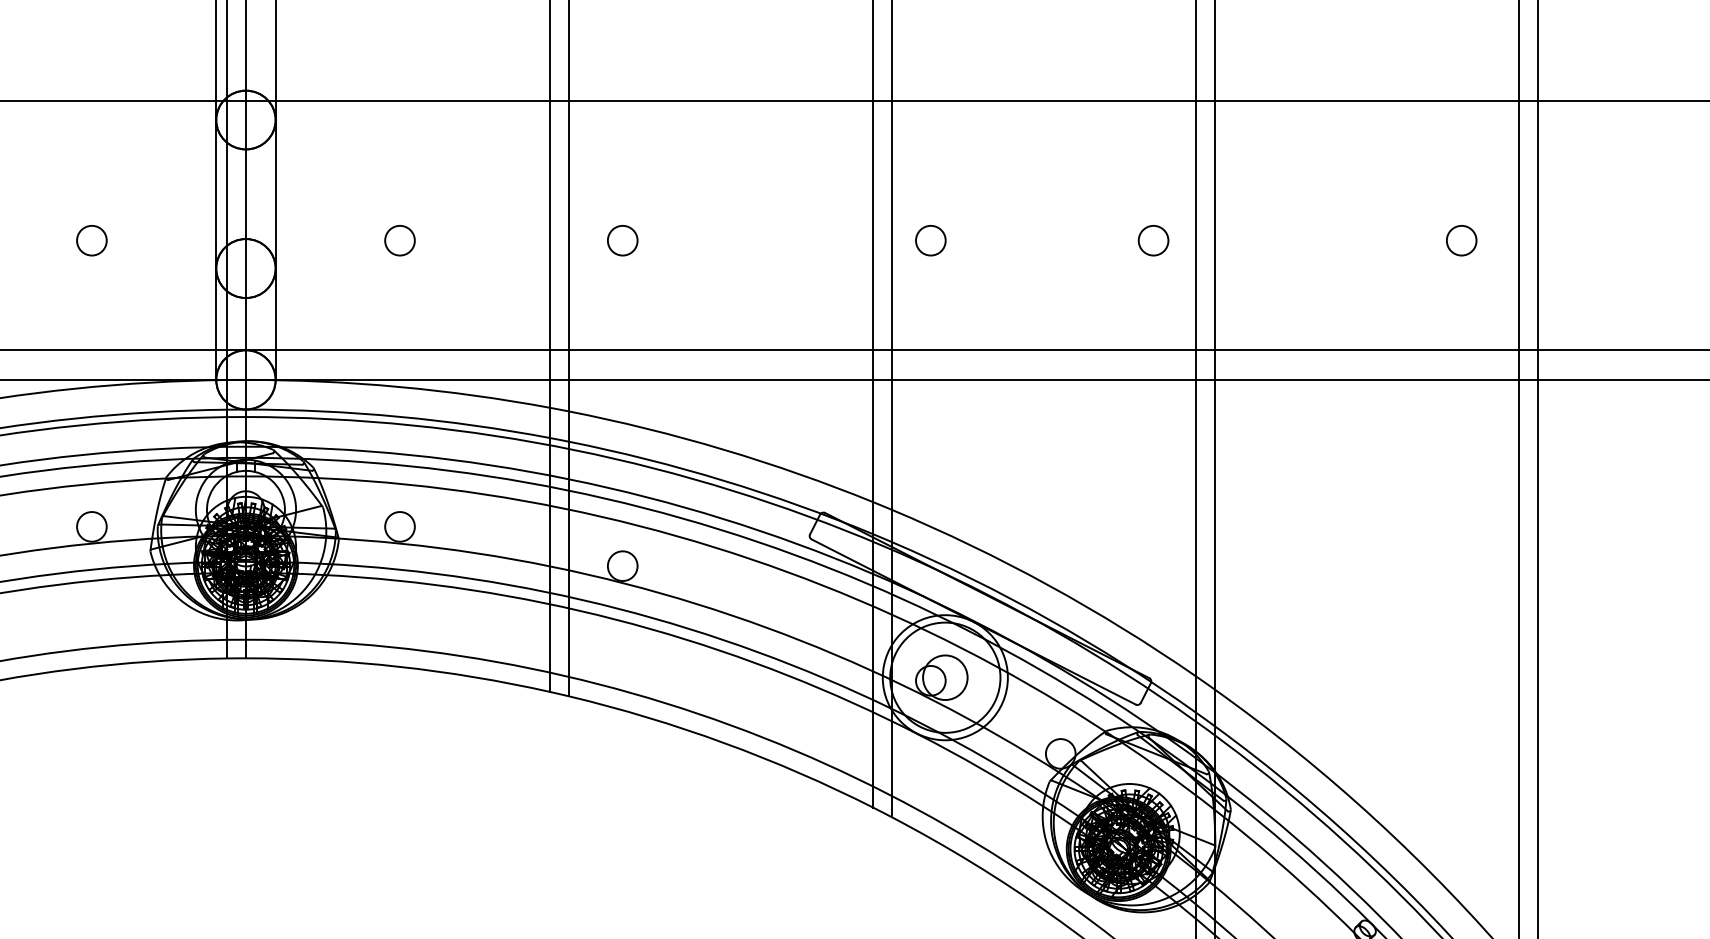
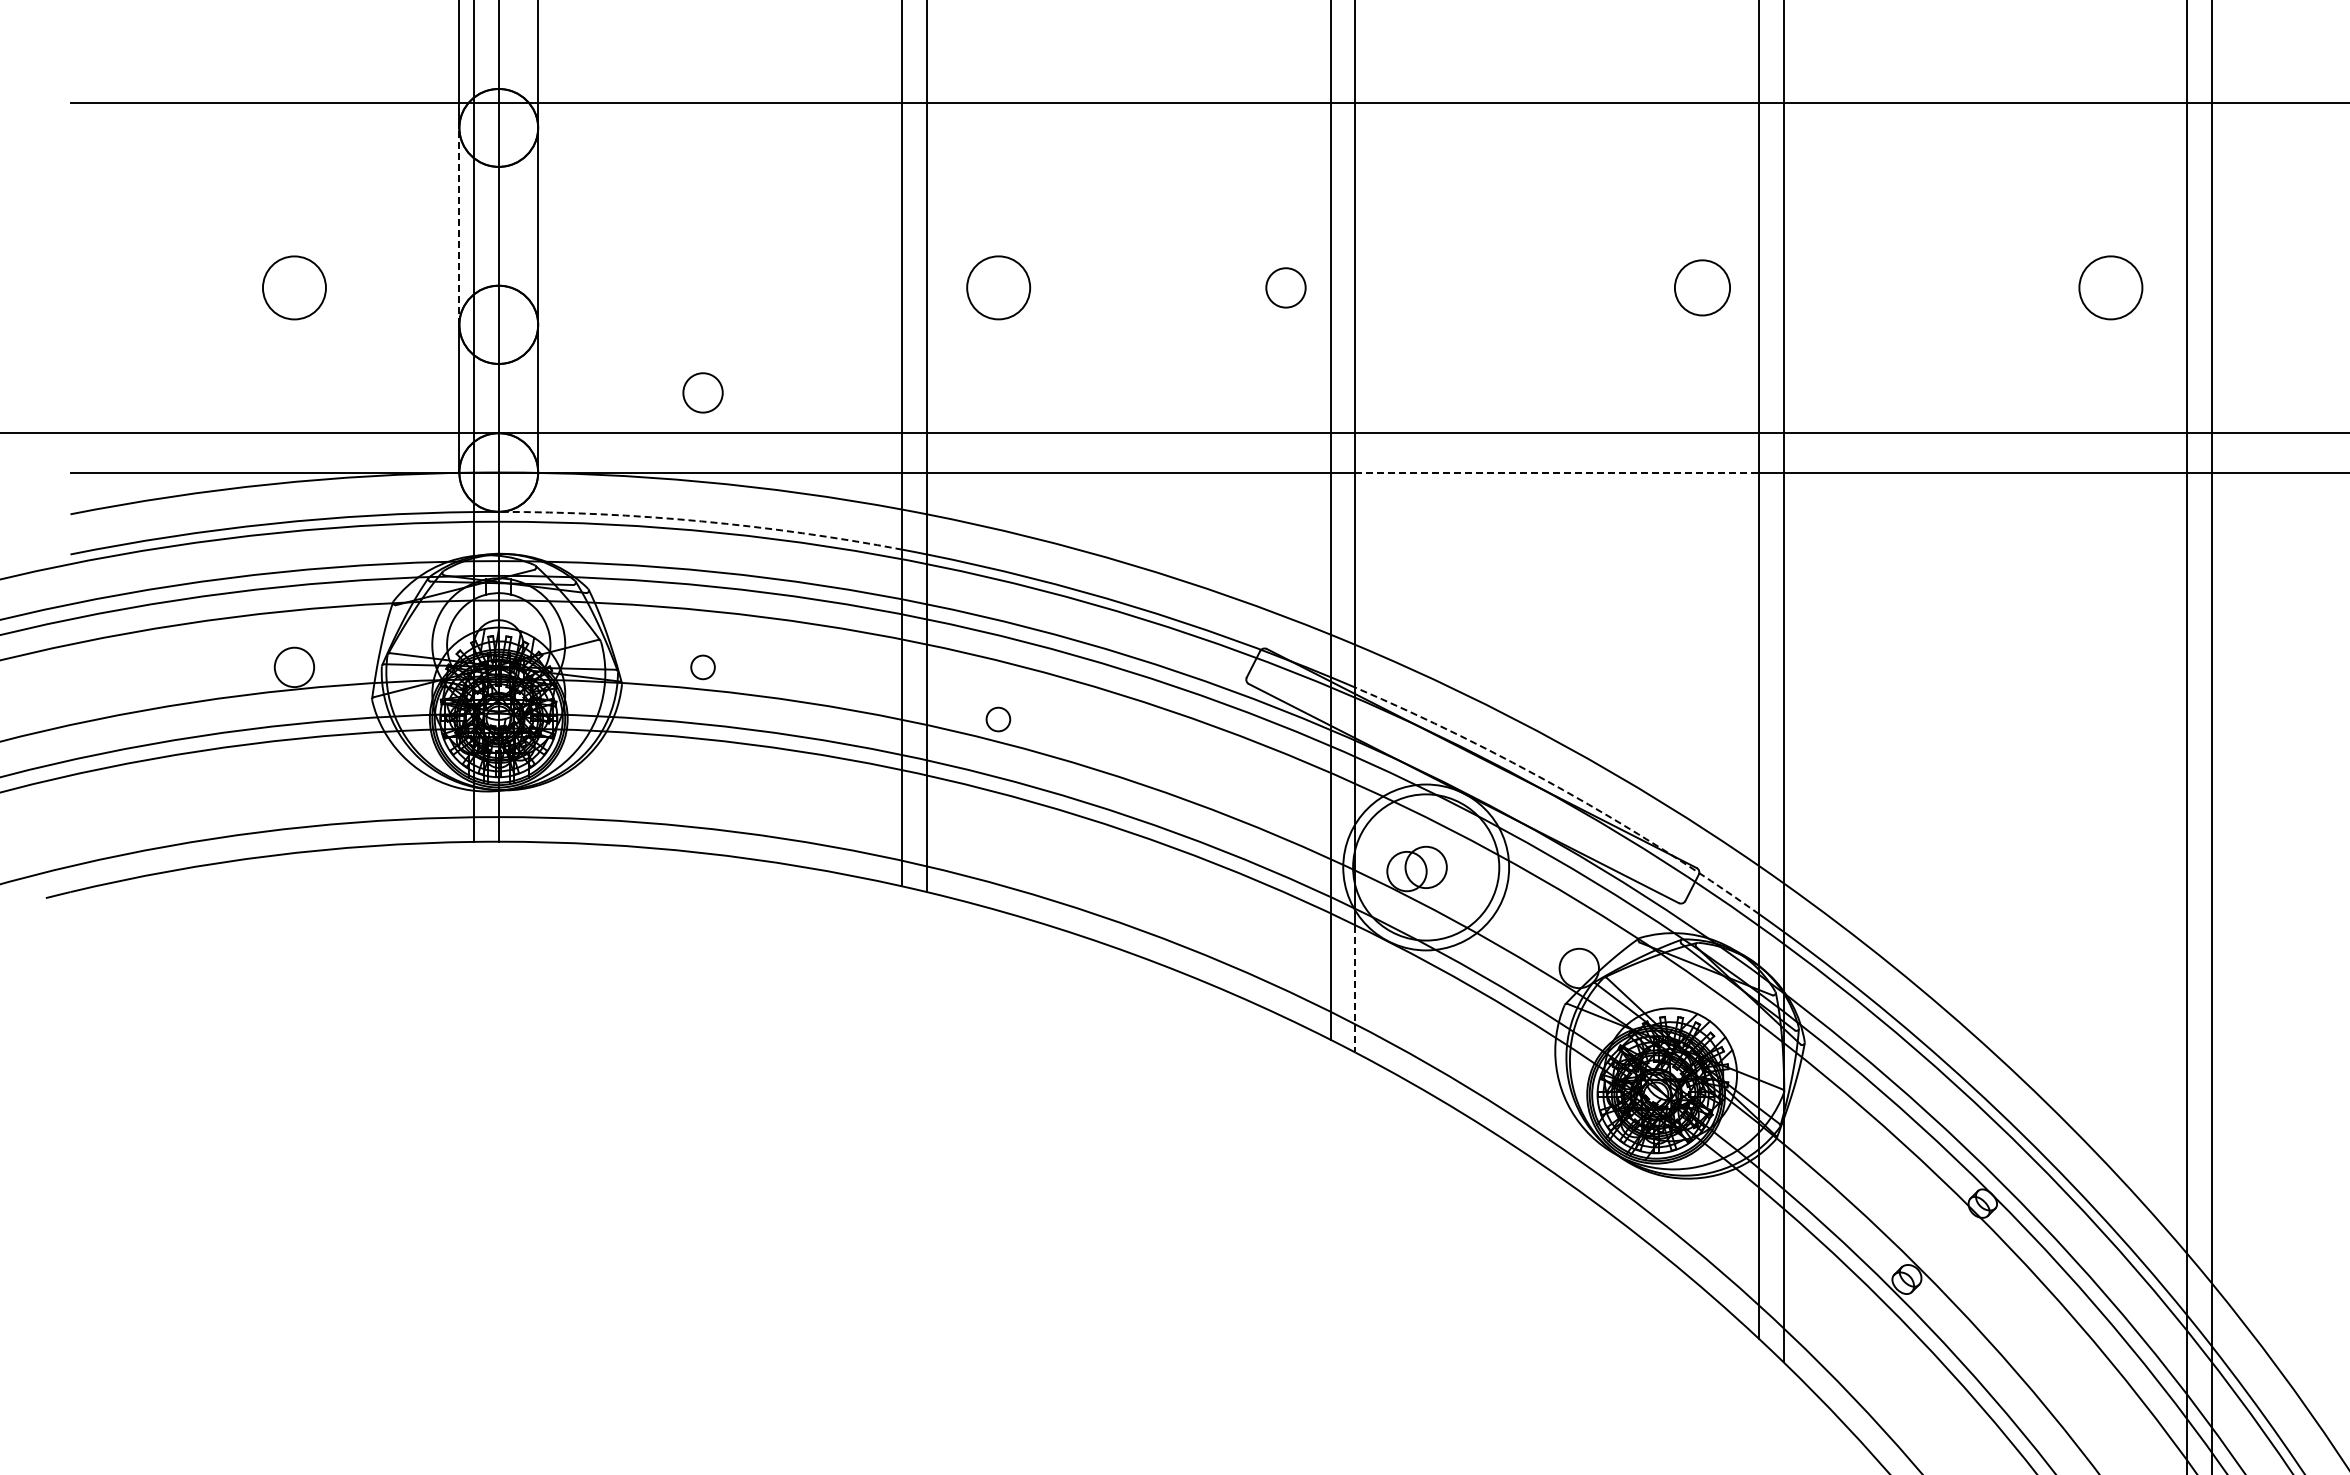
line: (216, 193) -> (459, 225), solid -> dashed
circle: (91, 240) -> (294, 287), size x1.6
circle: (399, 240) -> (702, 392), moved
circle: (622, 240) -> (997, 287), size x1.6
circle: (930, 240) -> (1285, 287), moved
circle: (1152, 240) -> (1701, 287), size x1.4
circle: (1461, 240) -> (2110, 287), size x1.6
line: (1044, 379) -> (1557, 472), solid -> dashed
arc: (398, 416) -> (701, 521), solid -> dashed
circle: (399, 526) -> (702, 667), size x0.6
circle: (622, 566) -> (998, 719), size x0.6
arc: (1048, 619) -> (1563, 790), solid -> dashed
circle: (944, 677) -> (1425, 867), size x0.7
line: (892, 769) -> (1355, 989), solid -> dashed

